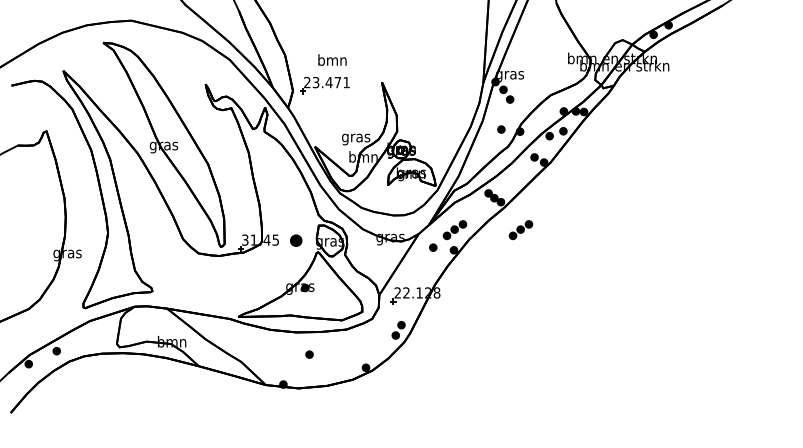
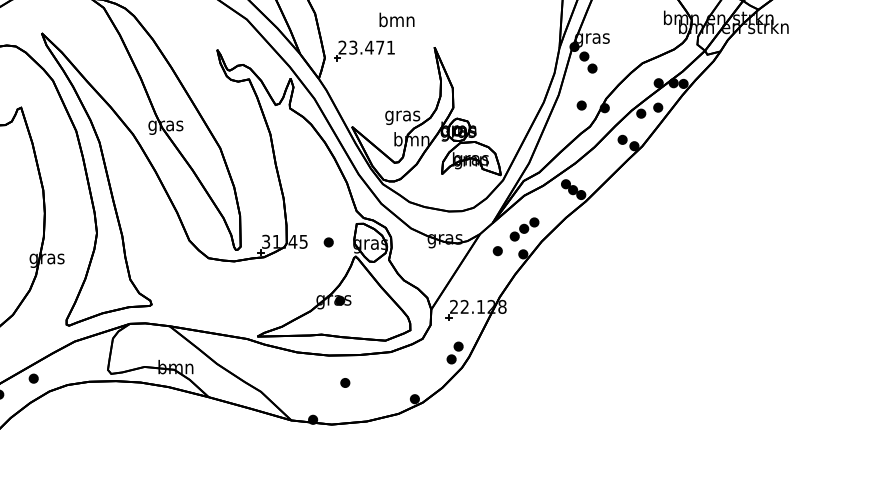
text: (332, 59) -> (397, 19), moved
part: (520, 230) -> (605, 229), removed
part: (295, 240) -> (327, 242), size x0.62

